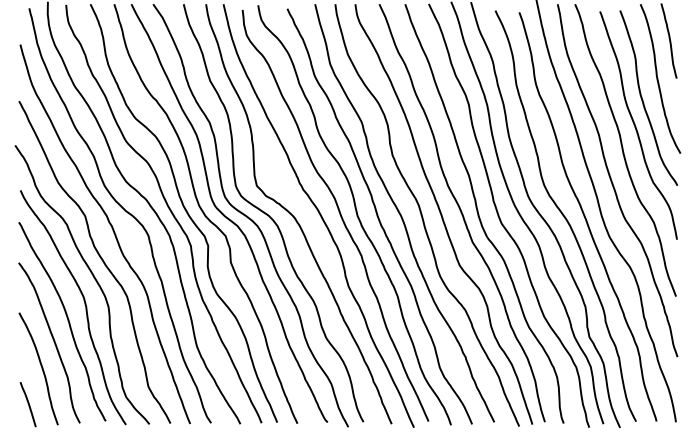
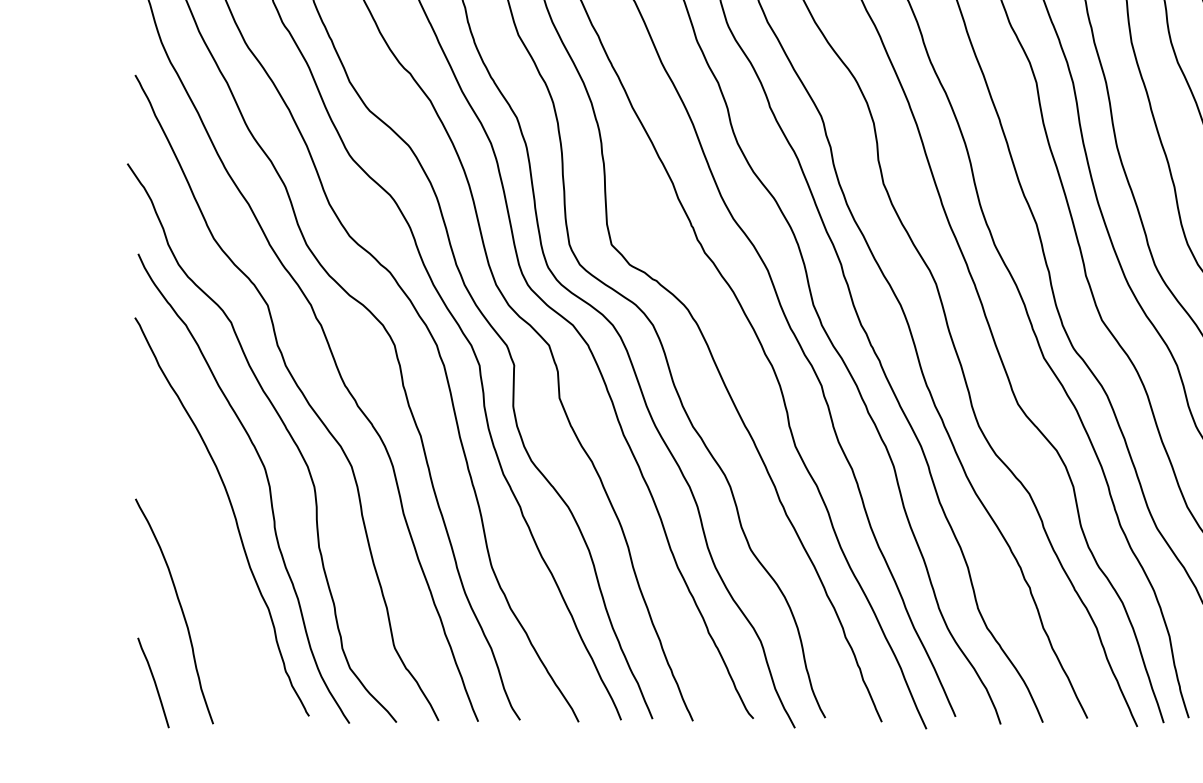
curve: (53, 342) -> (204, 558), removed

